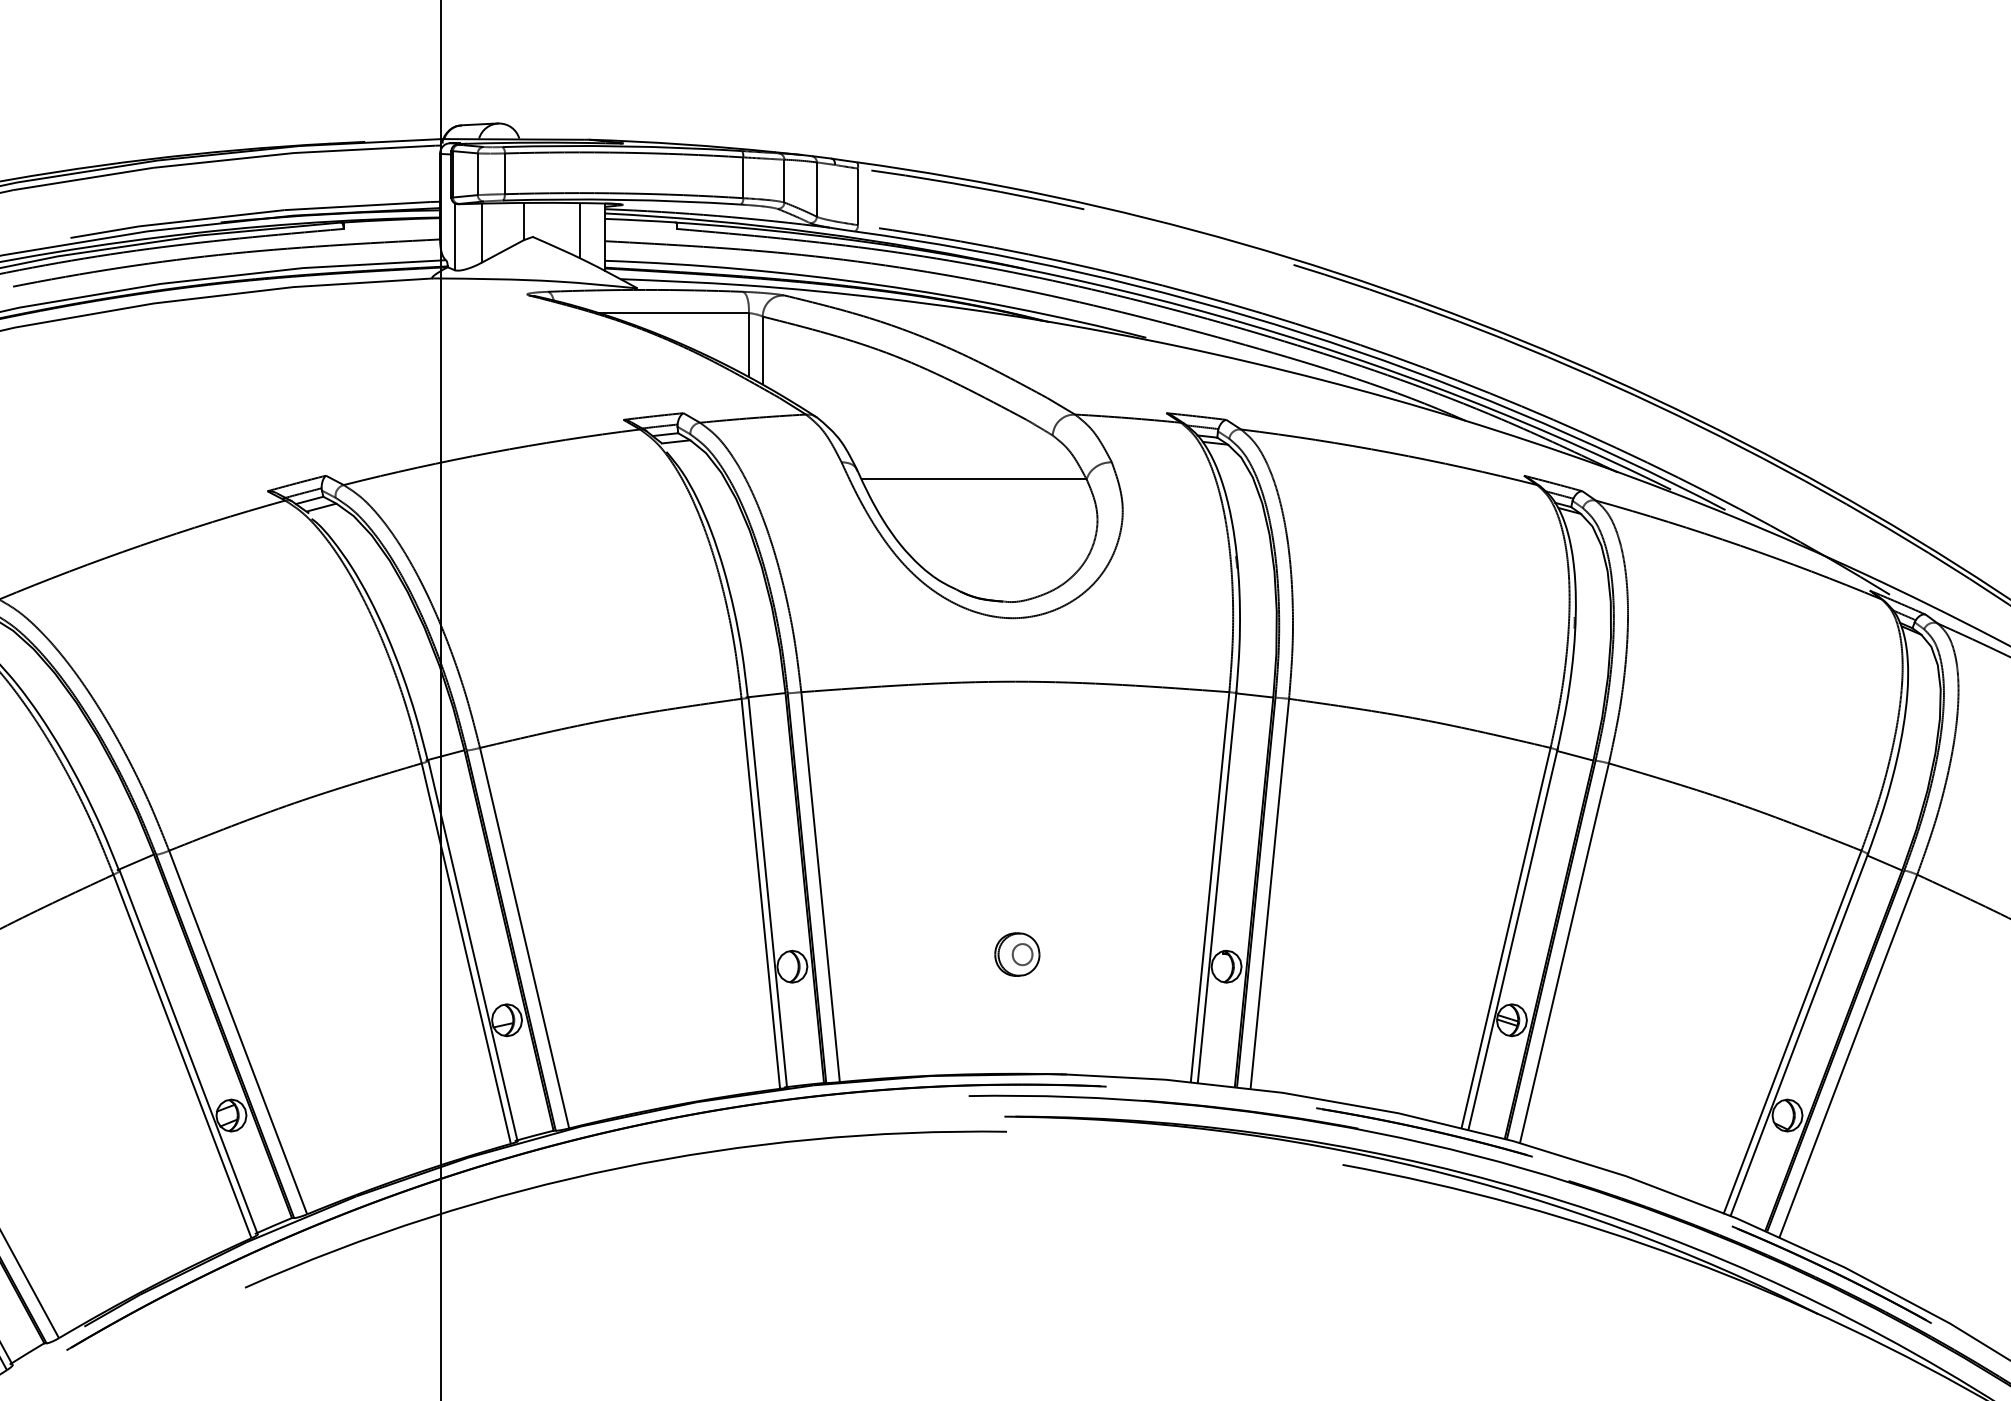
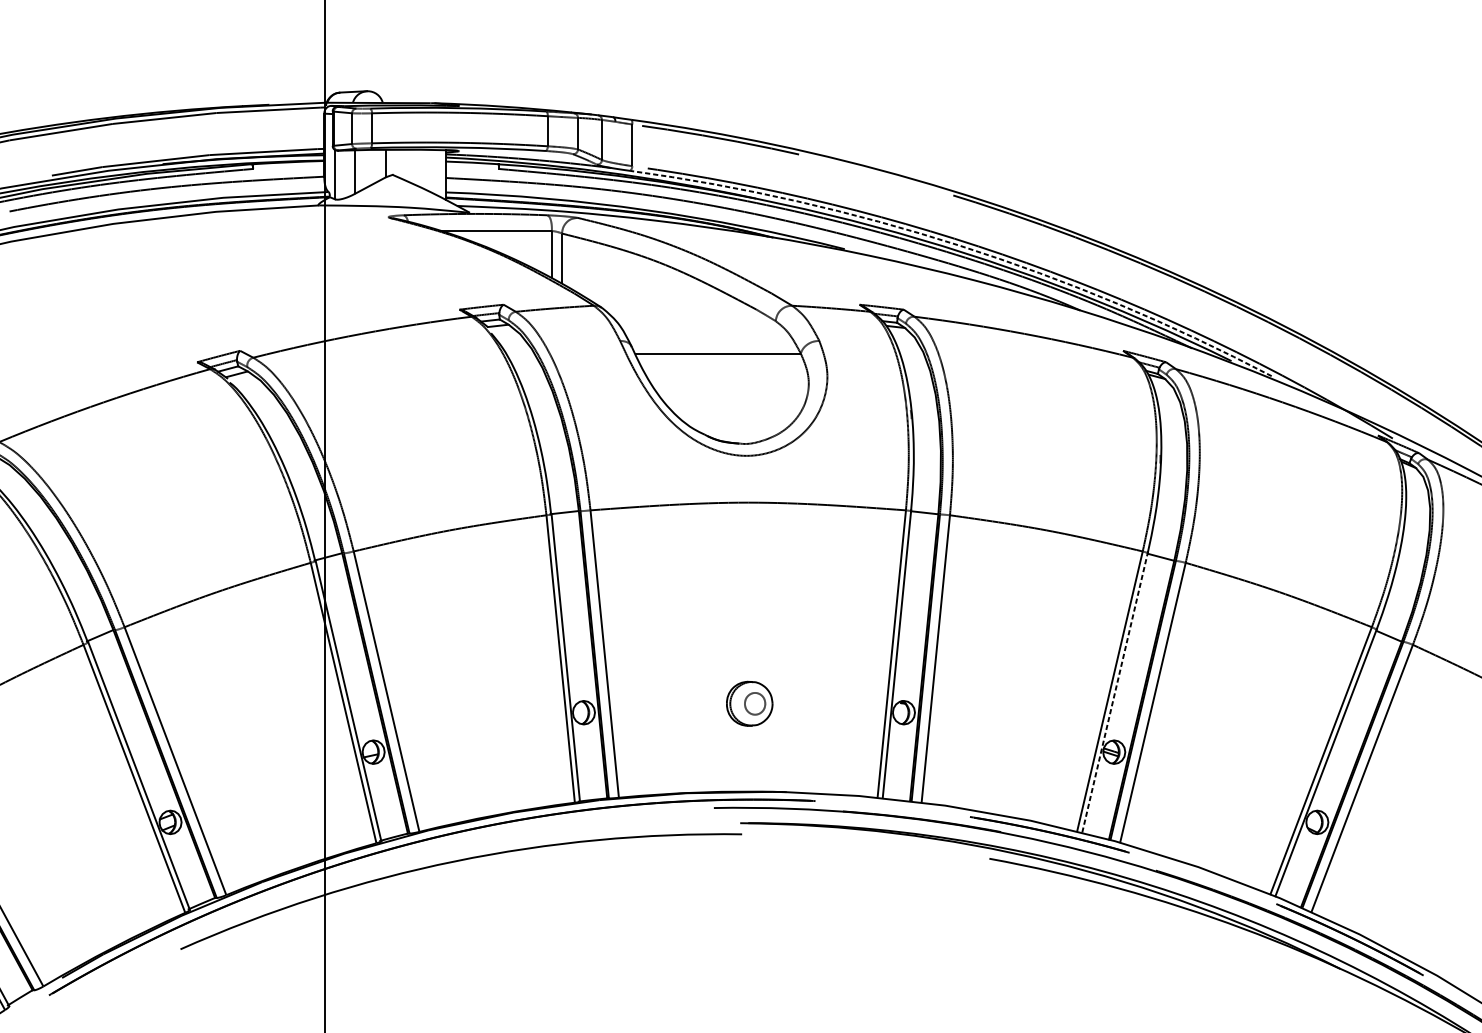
line: (579, 230) -> (427, 170), removed
arc: (1302, 333) -> (959, 246), solid -> dashed
line: (1513, 938) -> (1115, 691), solid -> dashed
part: (1017, 954) -> (749, 703), size x1.4

